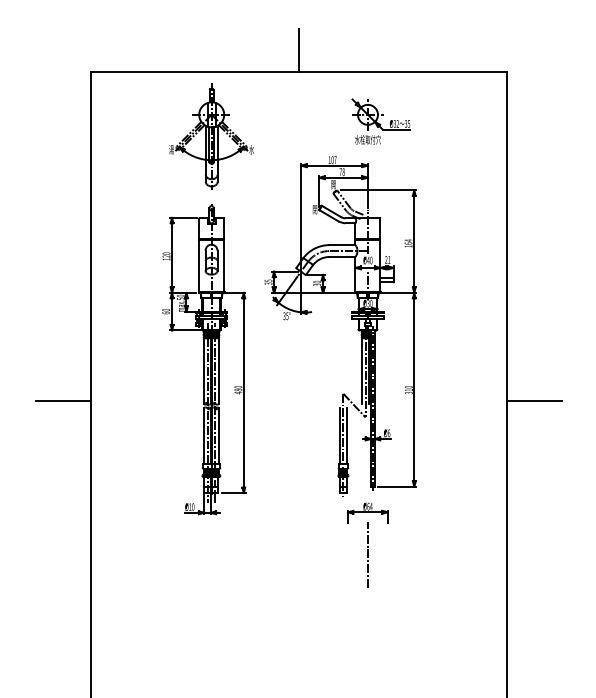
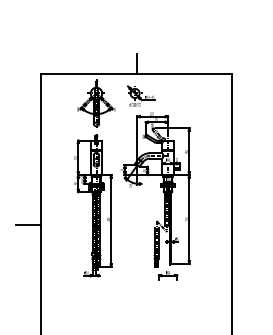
part: (382, 119) -> (141, 95), moved
line: (532, 400) -> (243, 224), removed
line: (368, 553) -> (168, 294), removed

